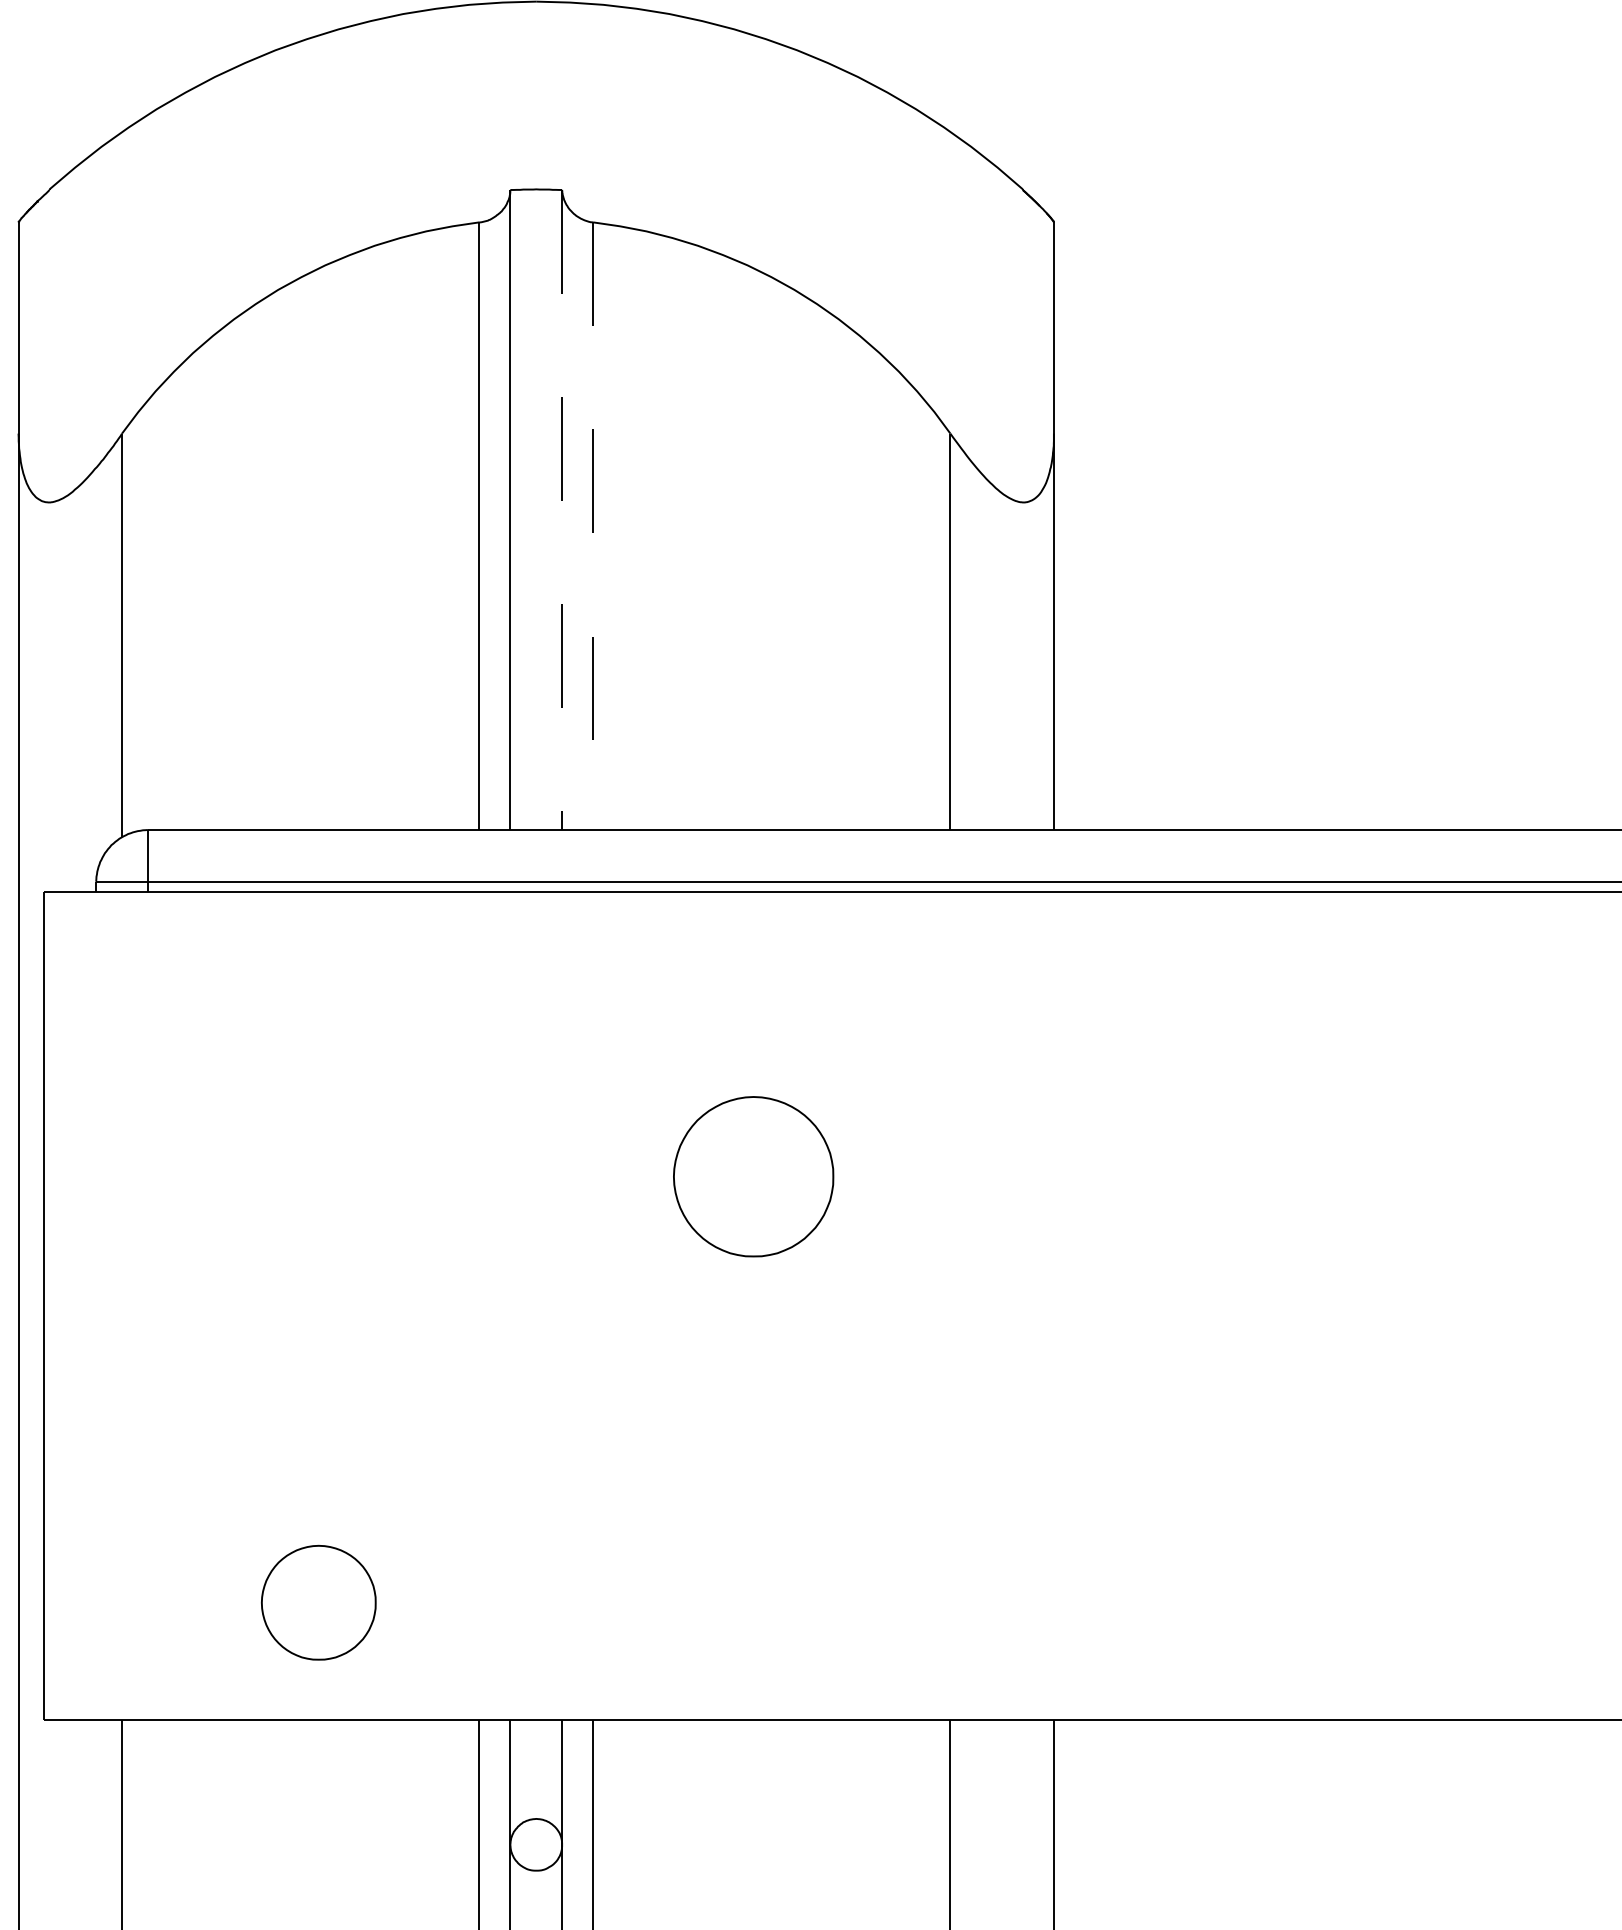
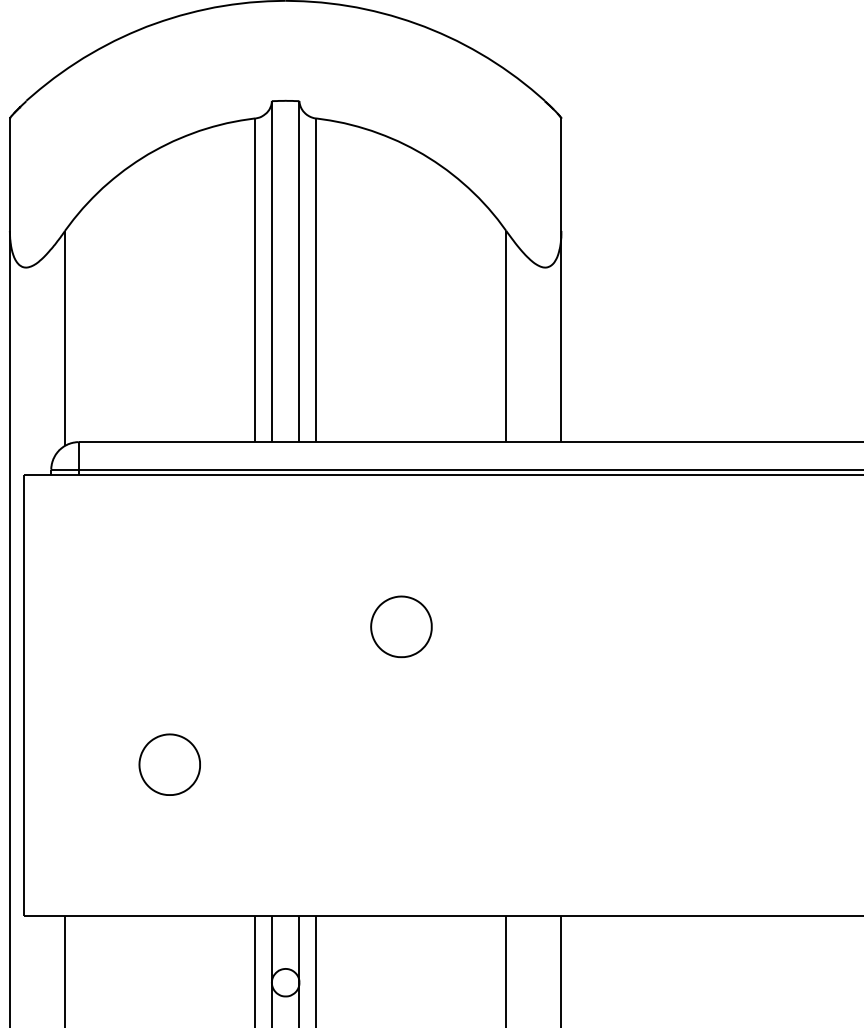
line: (562, 511) -> (299, 272), dashed -> solid
line: (592, 526) -> (315, 280), dashed -> solid
part: (753, 1176) -> (401, 626), size x0.71
part: (318, 1602) -> (169, 764), moved

